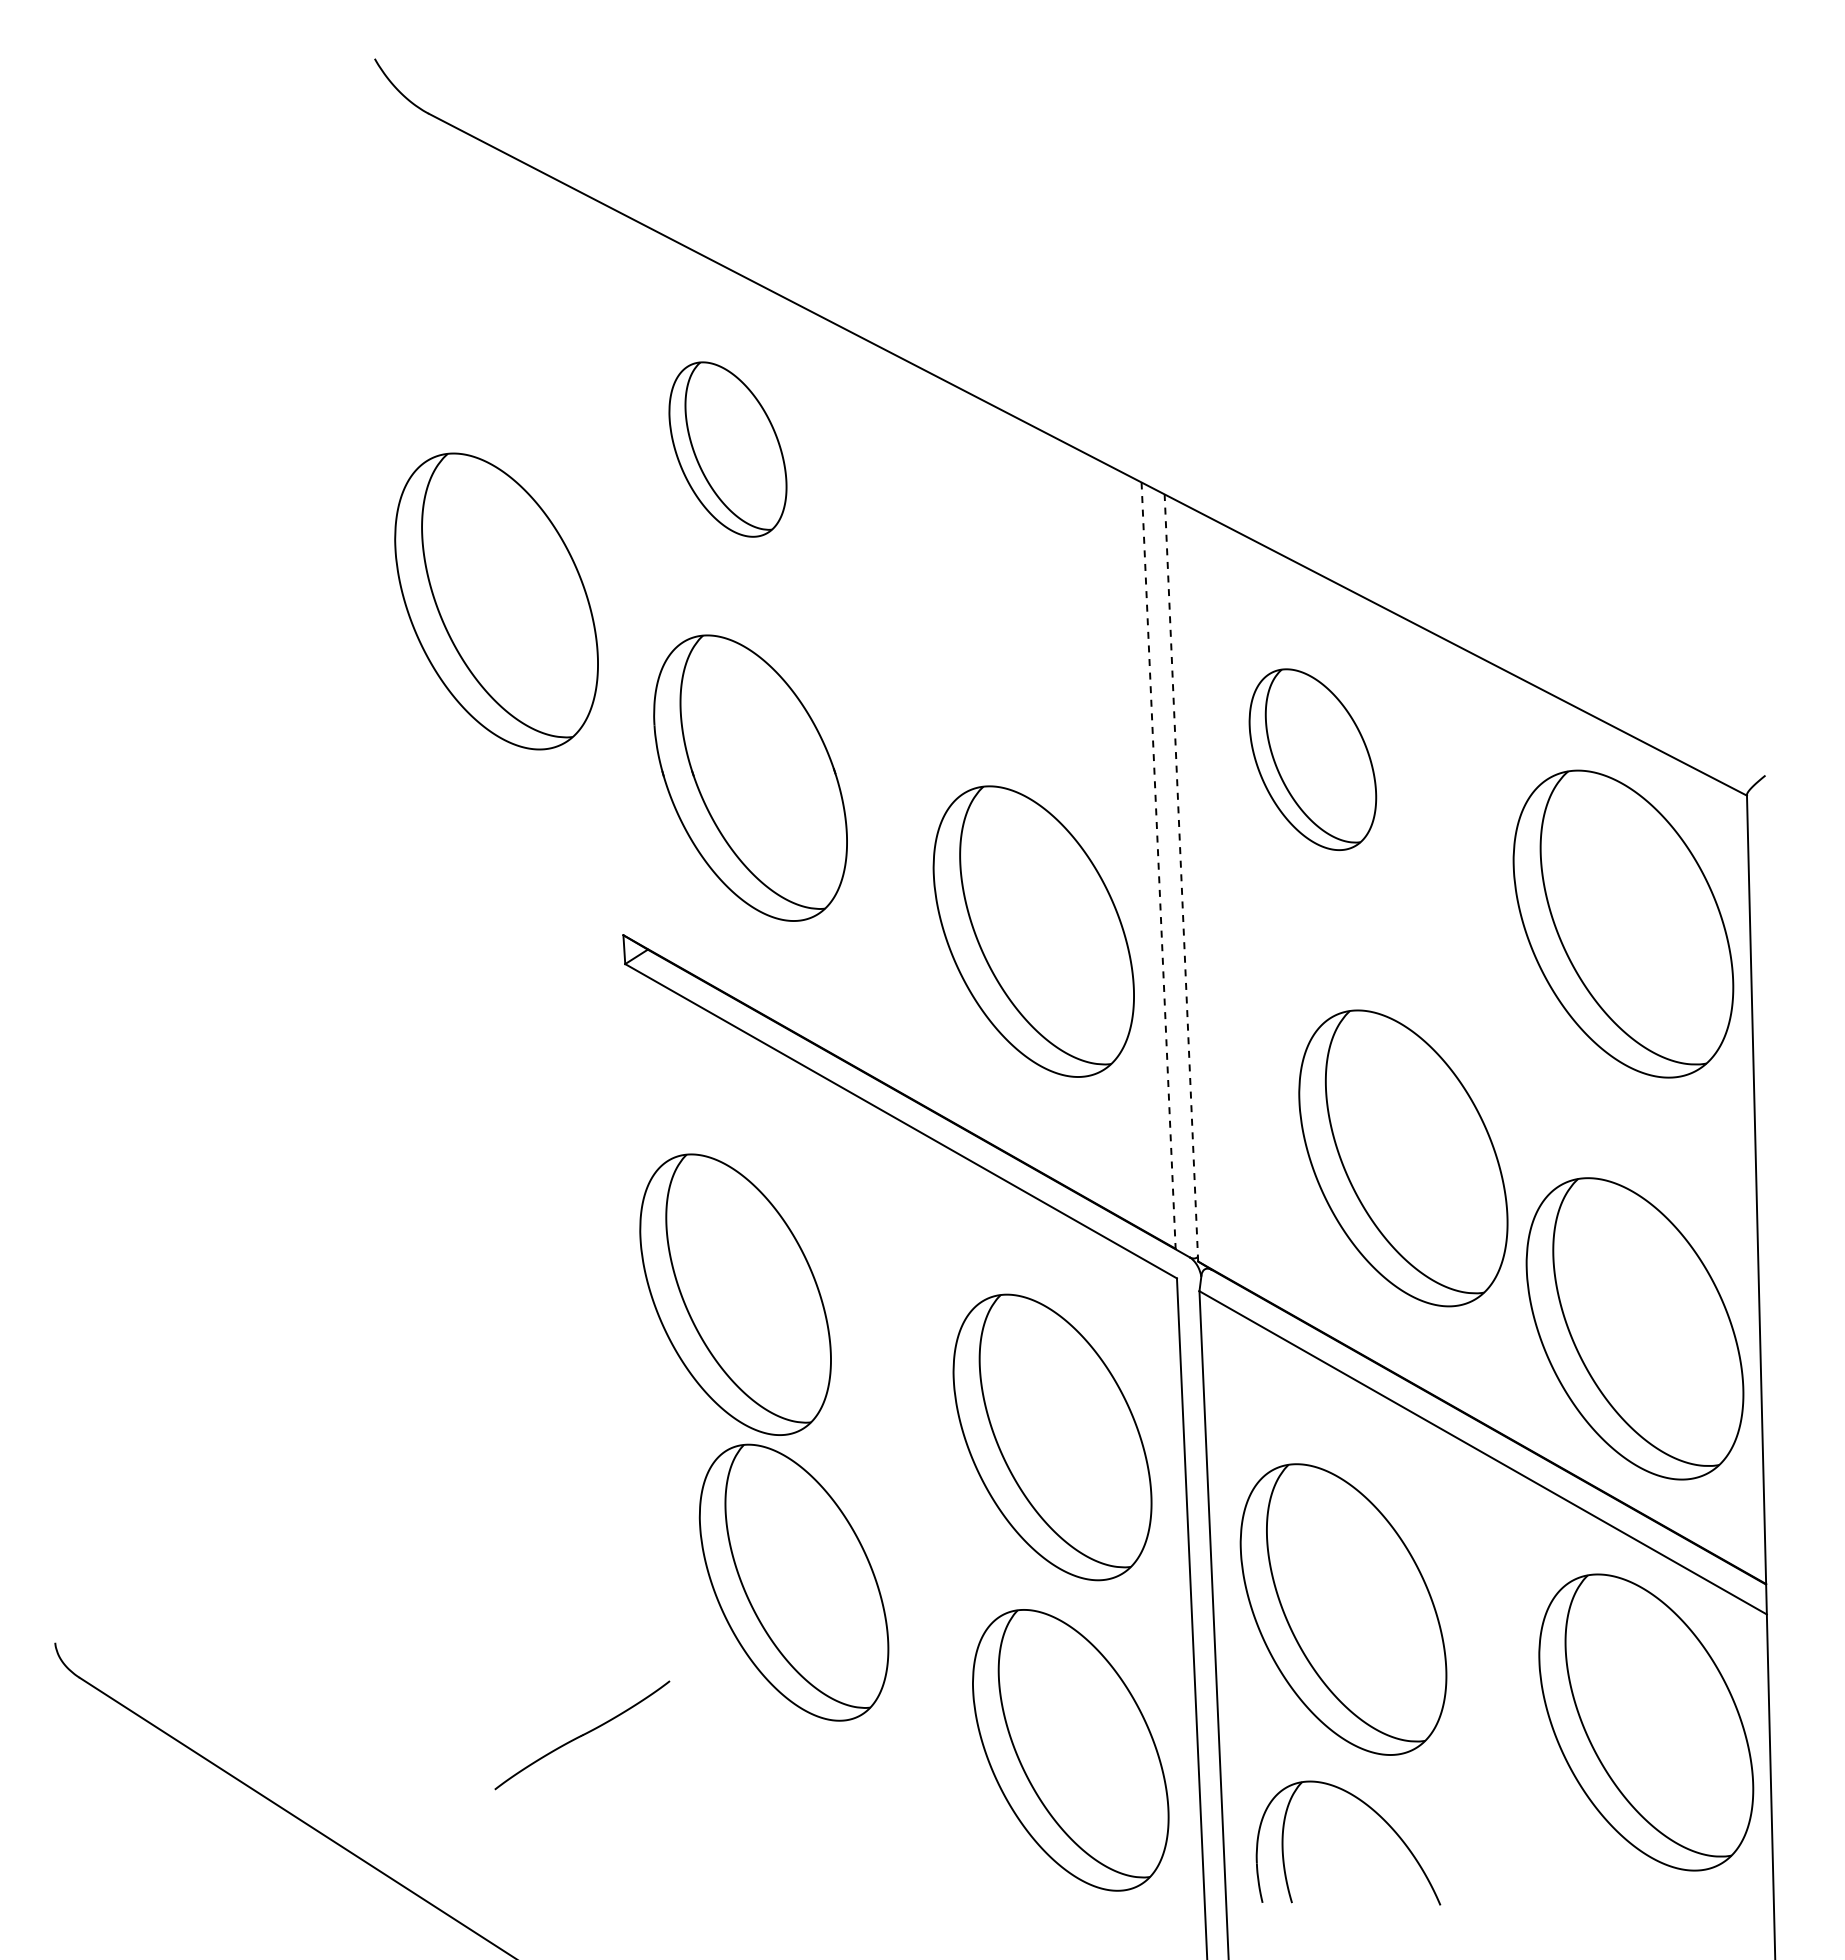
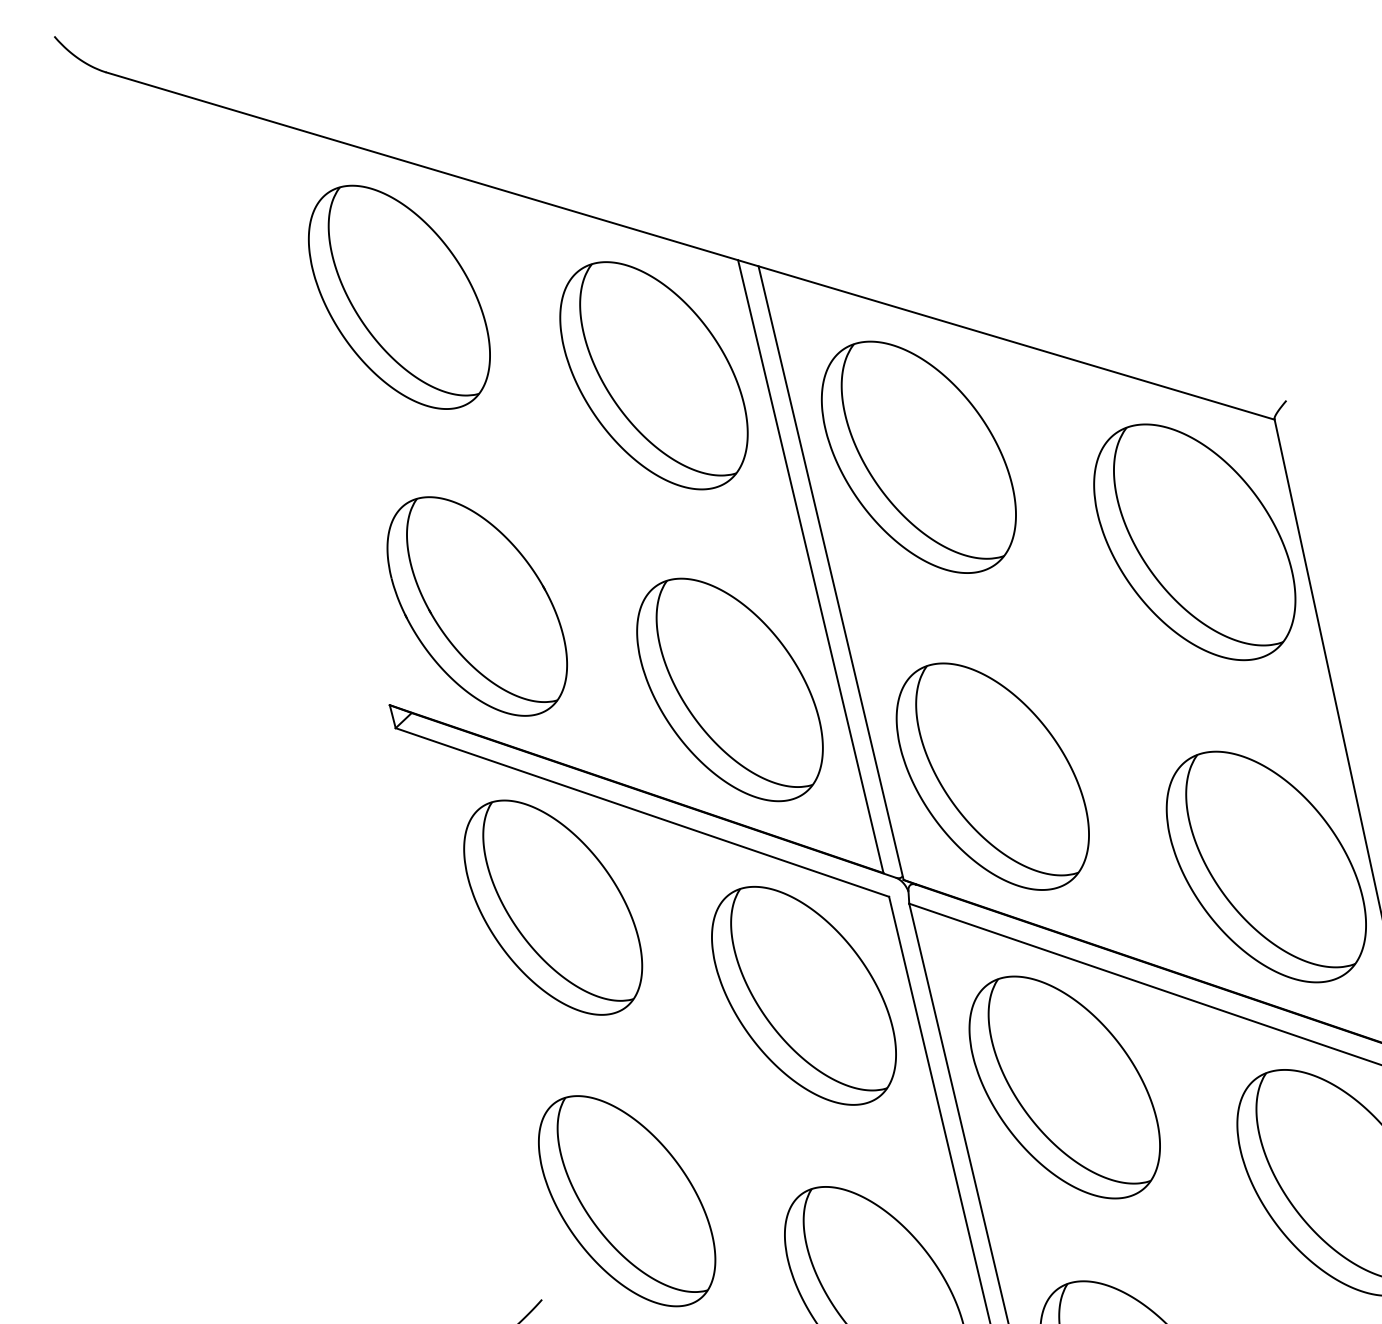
part: (727, 449) -> (399, 297), size x1.67
part: (496, 601) -> (653, 375), moved
part: (1312, 759) -> (918, 457), size x1.67
part: (750, 777) -> (477, 605), moved
line: (1158, 865) -> (810, 566), dashed -> solid
line: (1181, 877) -> (831, 572), dashed -> solid
part: (1033, 931) -> (729, 689), moved
part: (1403, 1158) -> (992, 776), moved
part: (735, 1294) -> (553, 907), moved
part: (1052, 1437) -> (803, 995), moved
part: (1343, 1609) -> (1064, 1087), moved

